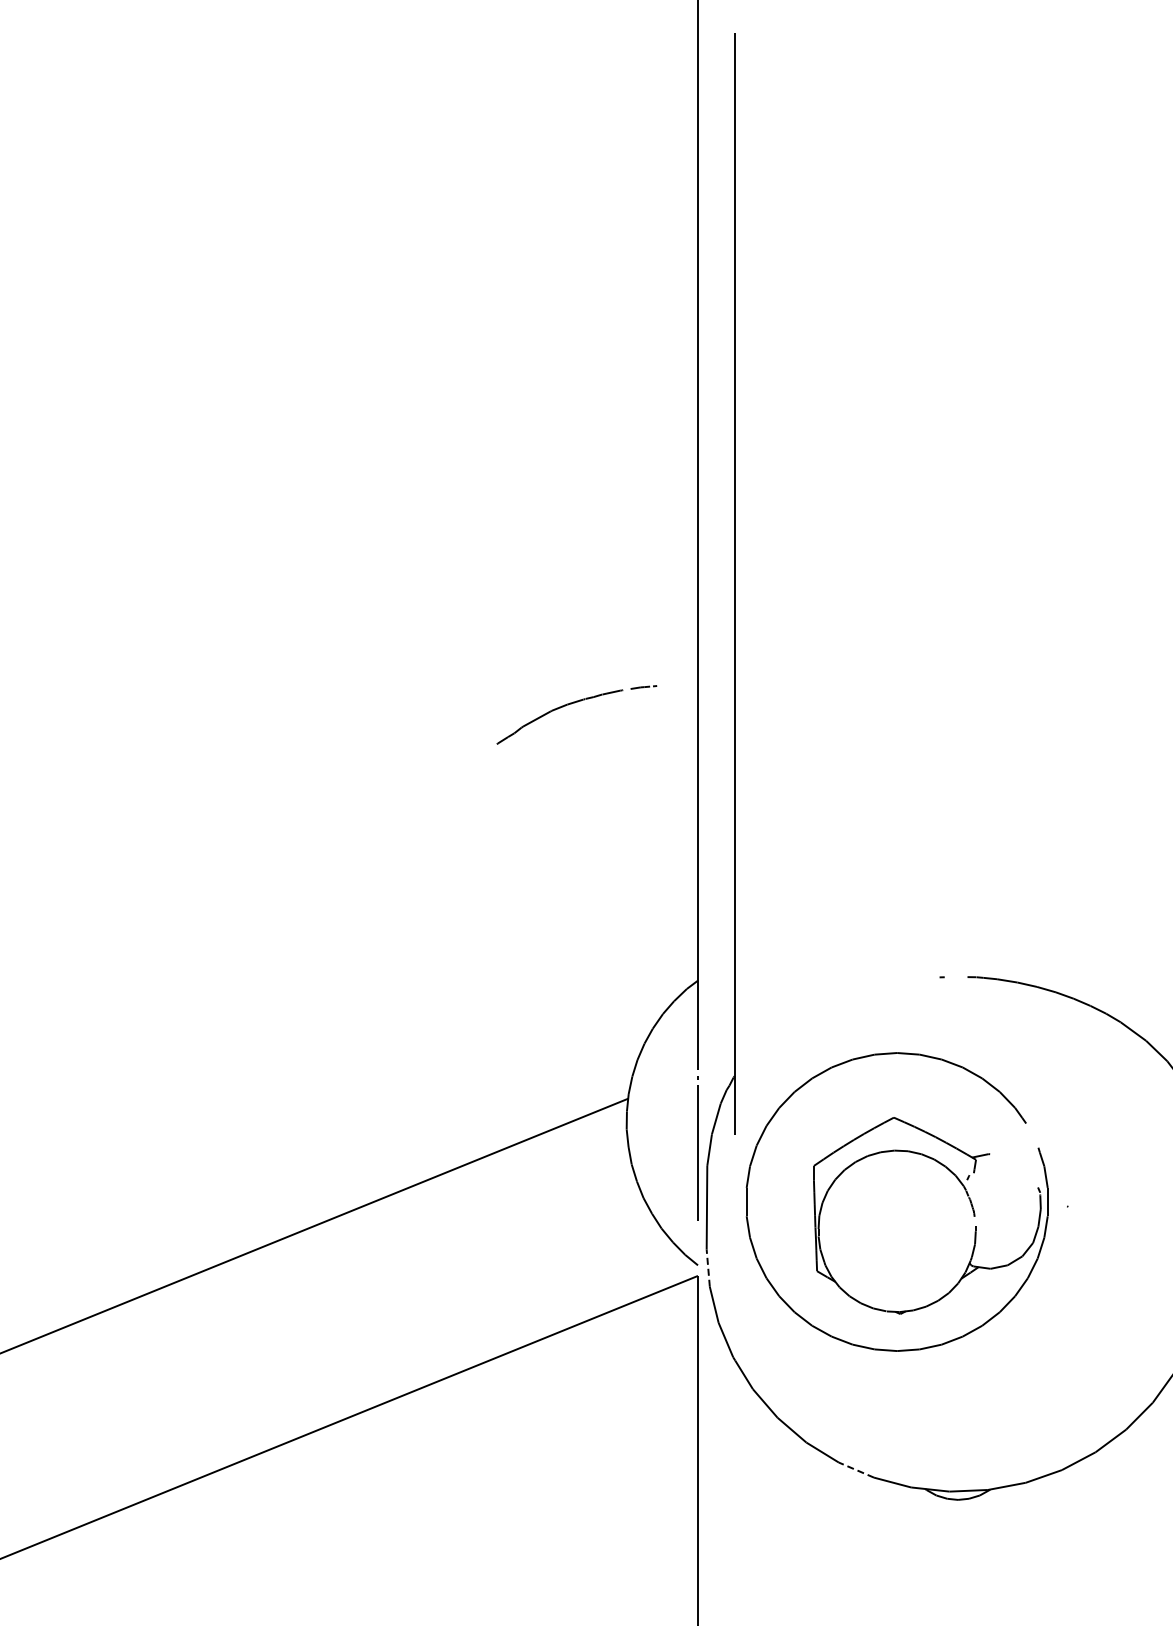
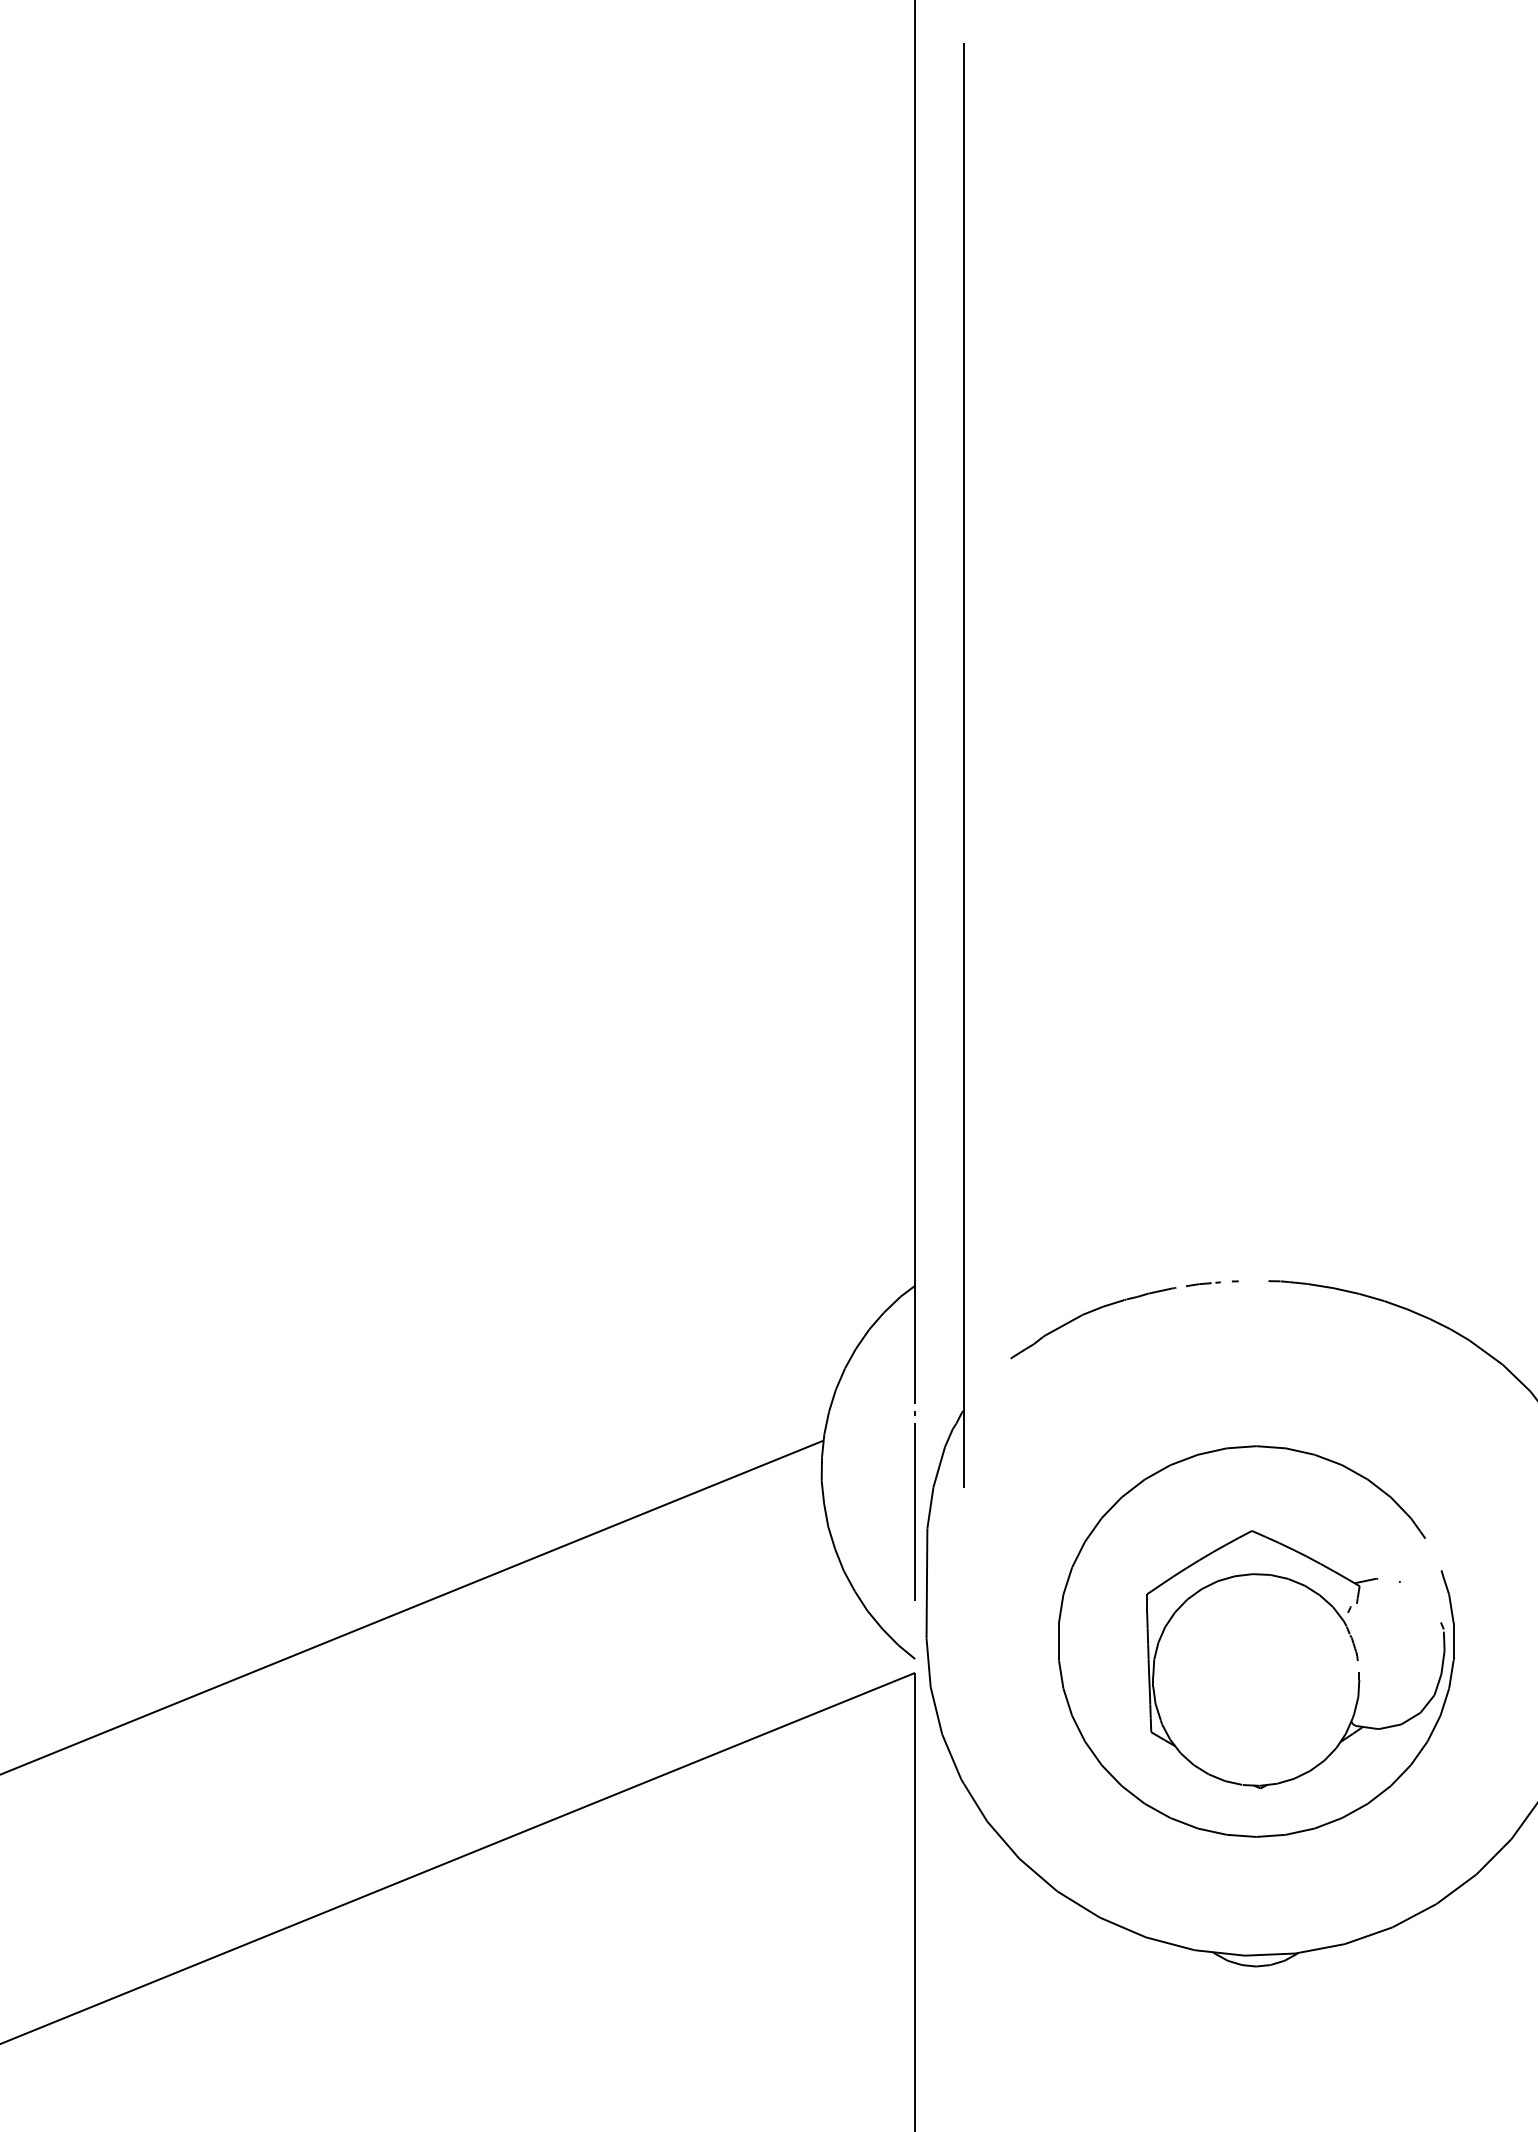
part: (574, 703) -> (1112, 1305), moved
part: (889, 1152) -> (1246, 1576), moved
line: (708, 1268) -> (928, 1663), dashed -> solid
line: (856, 1469) -> (1122, 1926), dashed -> solid

